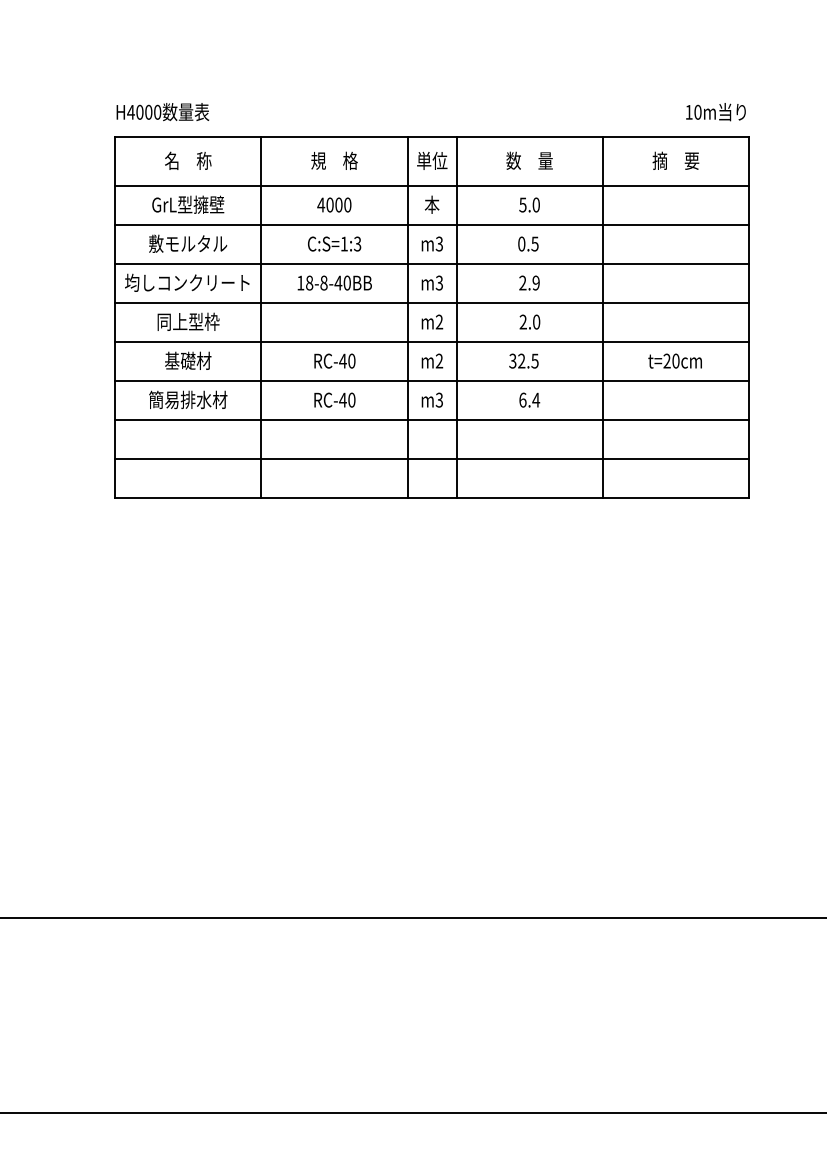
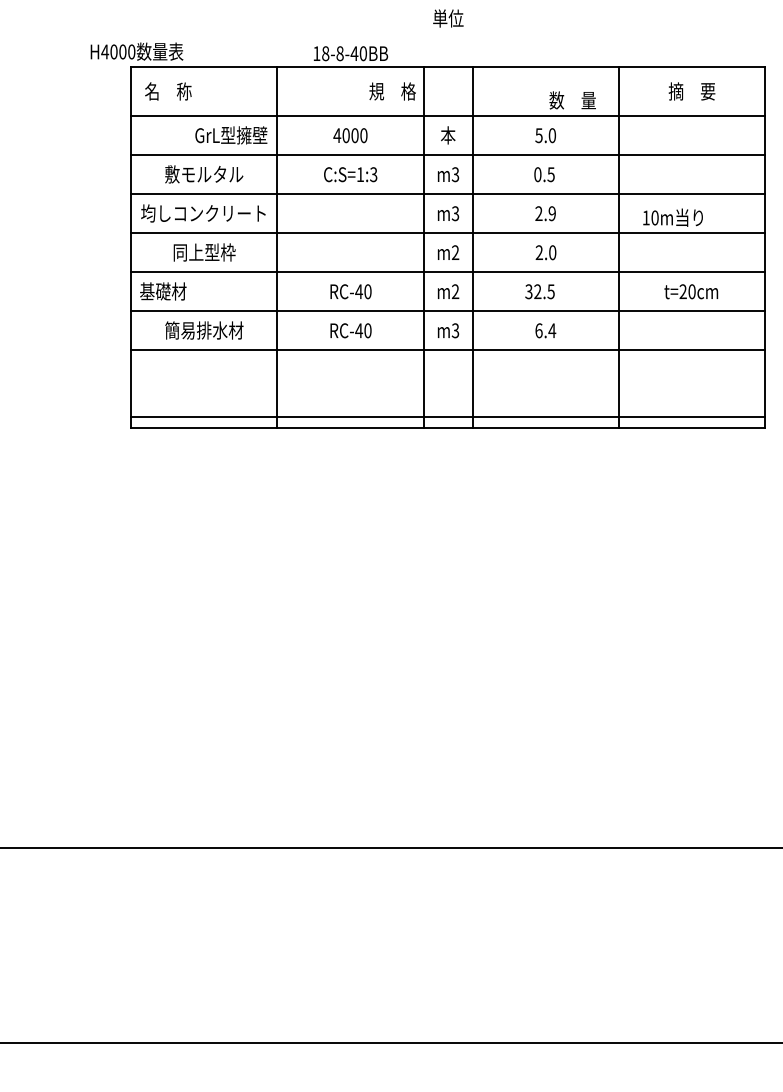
text: (162, 112) -> (136, 52), moved
text: (715, 112) -> (672, 218), moved
text: (188, 160) -> (168, 91), moved
text: (334, 160) -> (392, 91), moved
text: (432, 160) -> (448, 18), moved
text: (529, 160) -> (572, 100), moved
text: (188, 204) -> (231, 135), moved
text: (334, 282) -> (350, 53), moved
text: (188, 360) -> (163, 291), moved
line: (432, 458) -> (448, 417), moved

